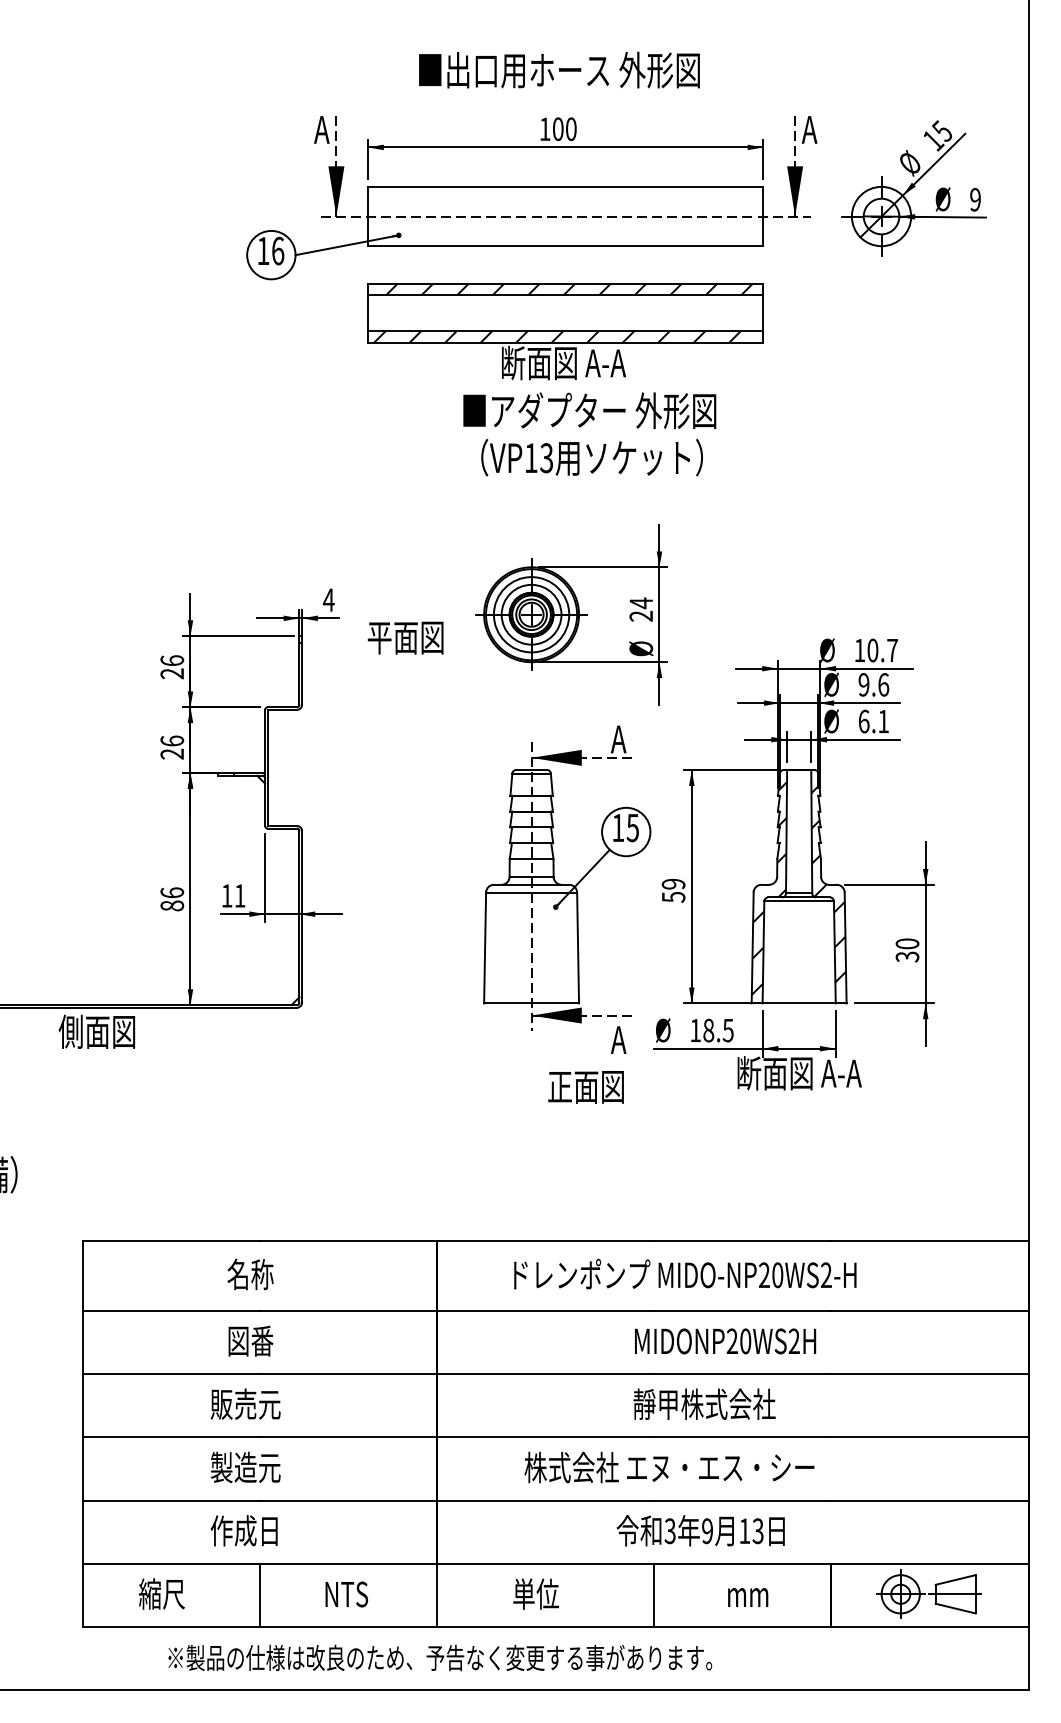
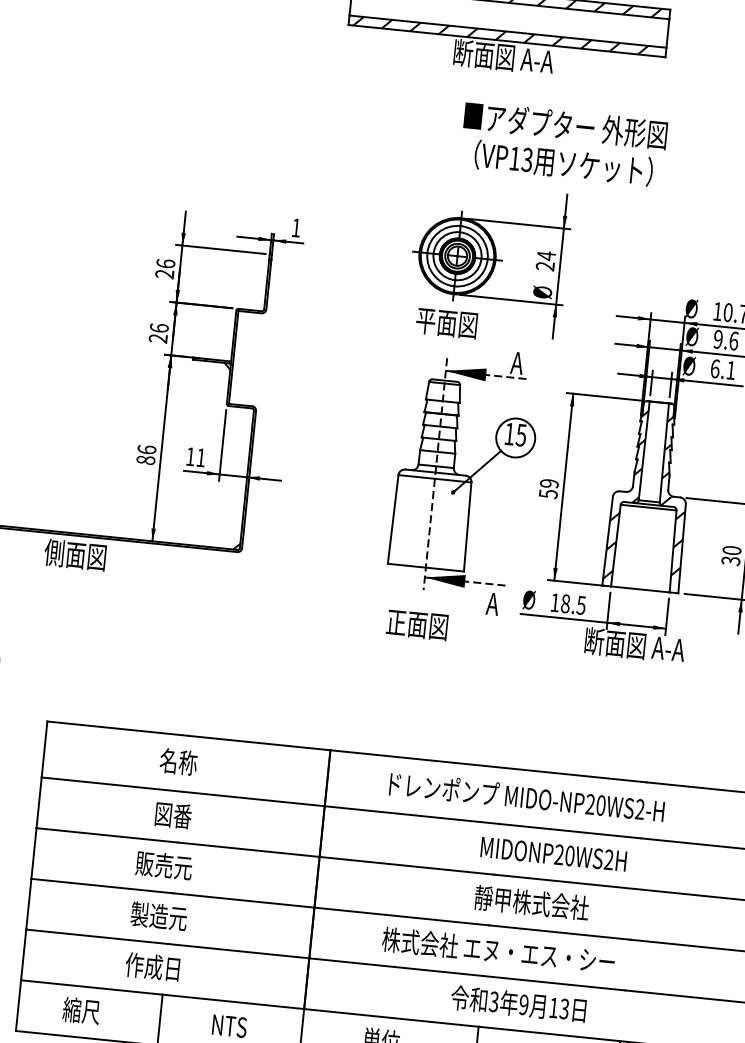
text: (589, 434) -> (563, 144), moved
text: (328, 599) -> (296, 227), 4 -> 1
text: (405, 637) -> (446, 322), moved
text: (585, 1087) -> (416, 625), moved

